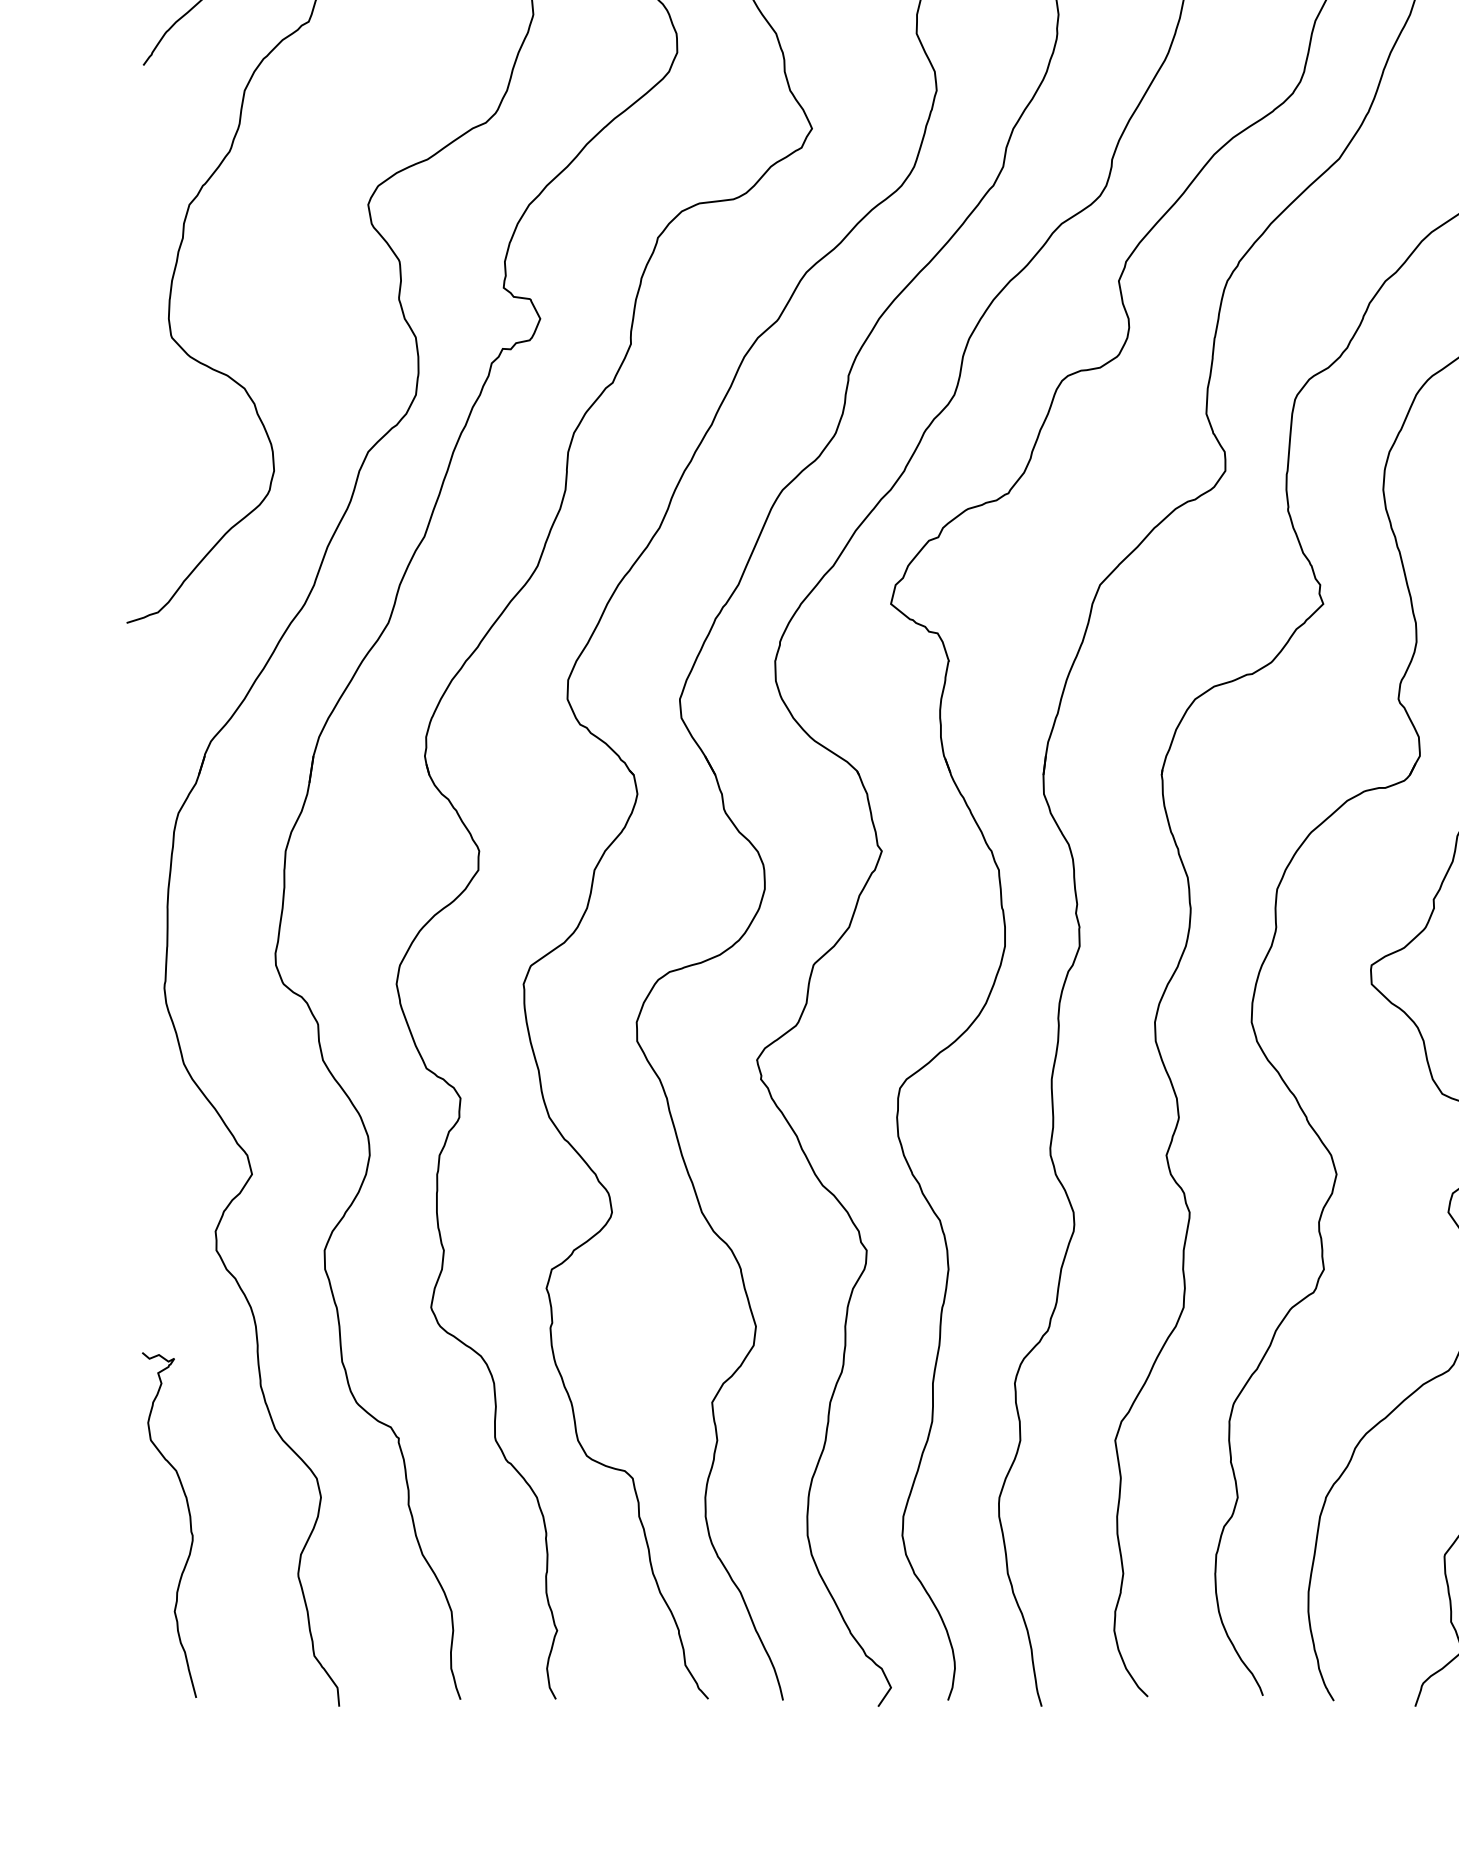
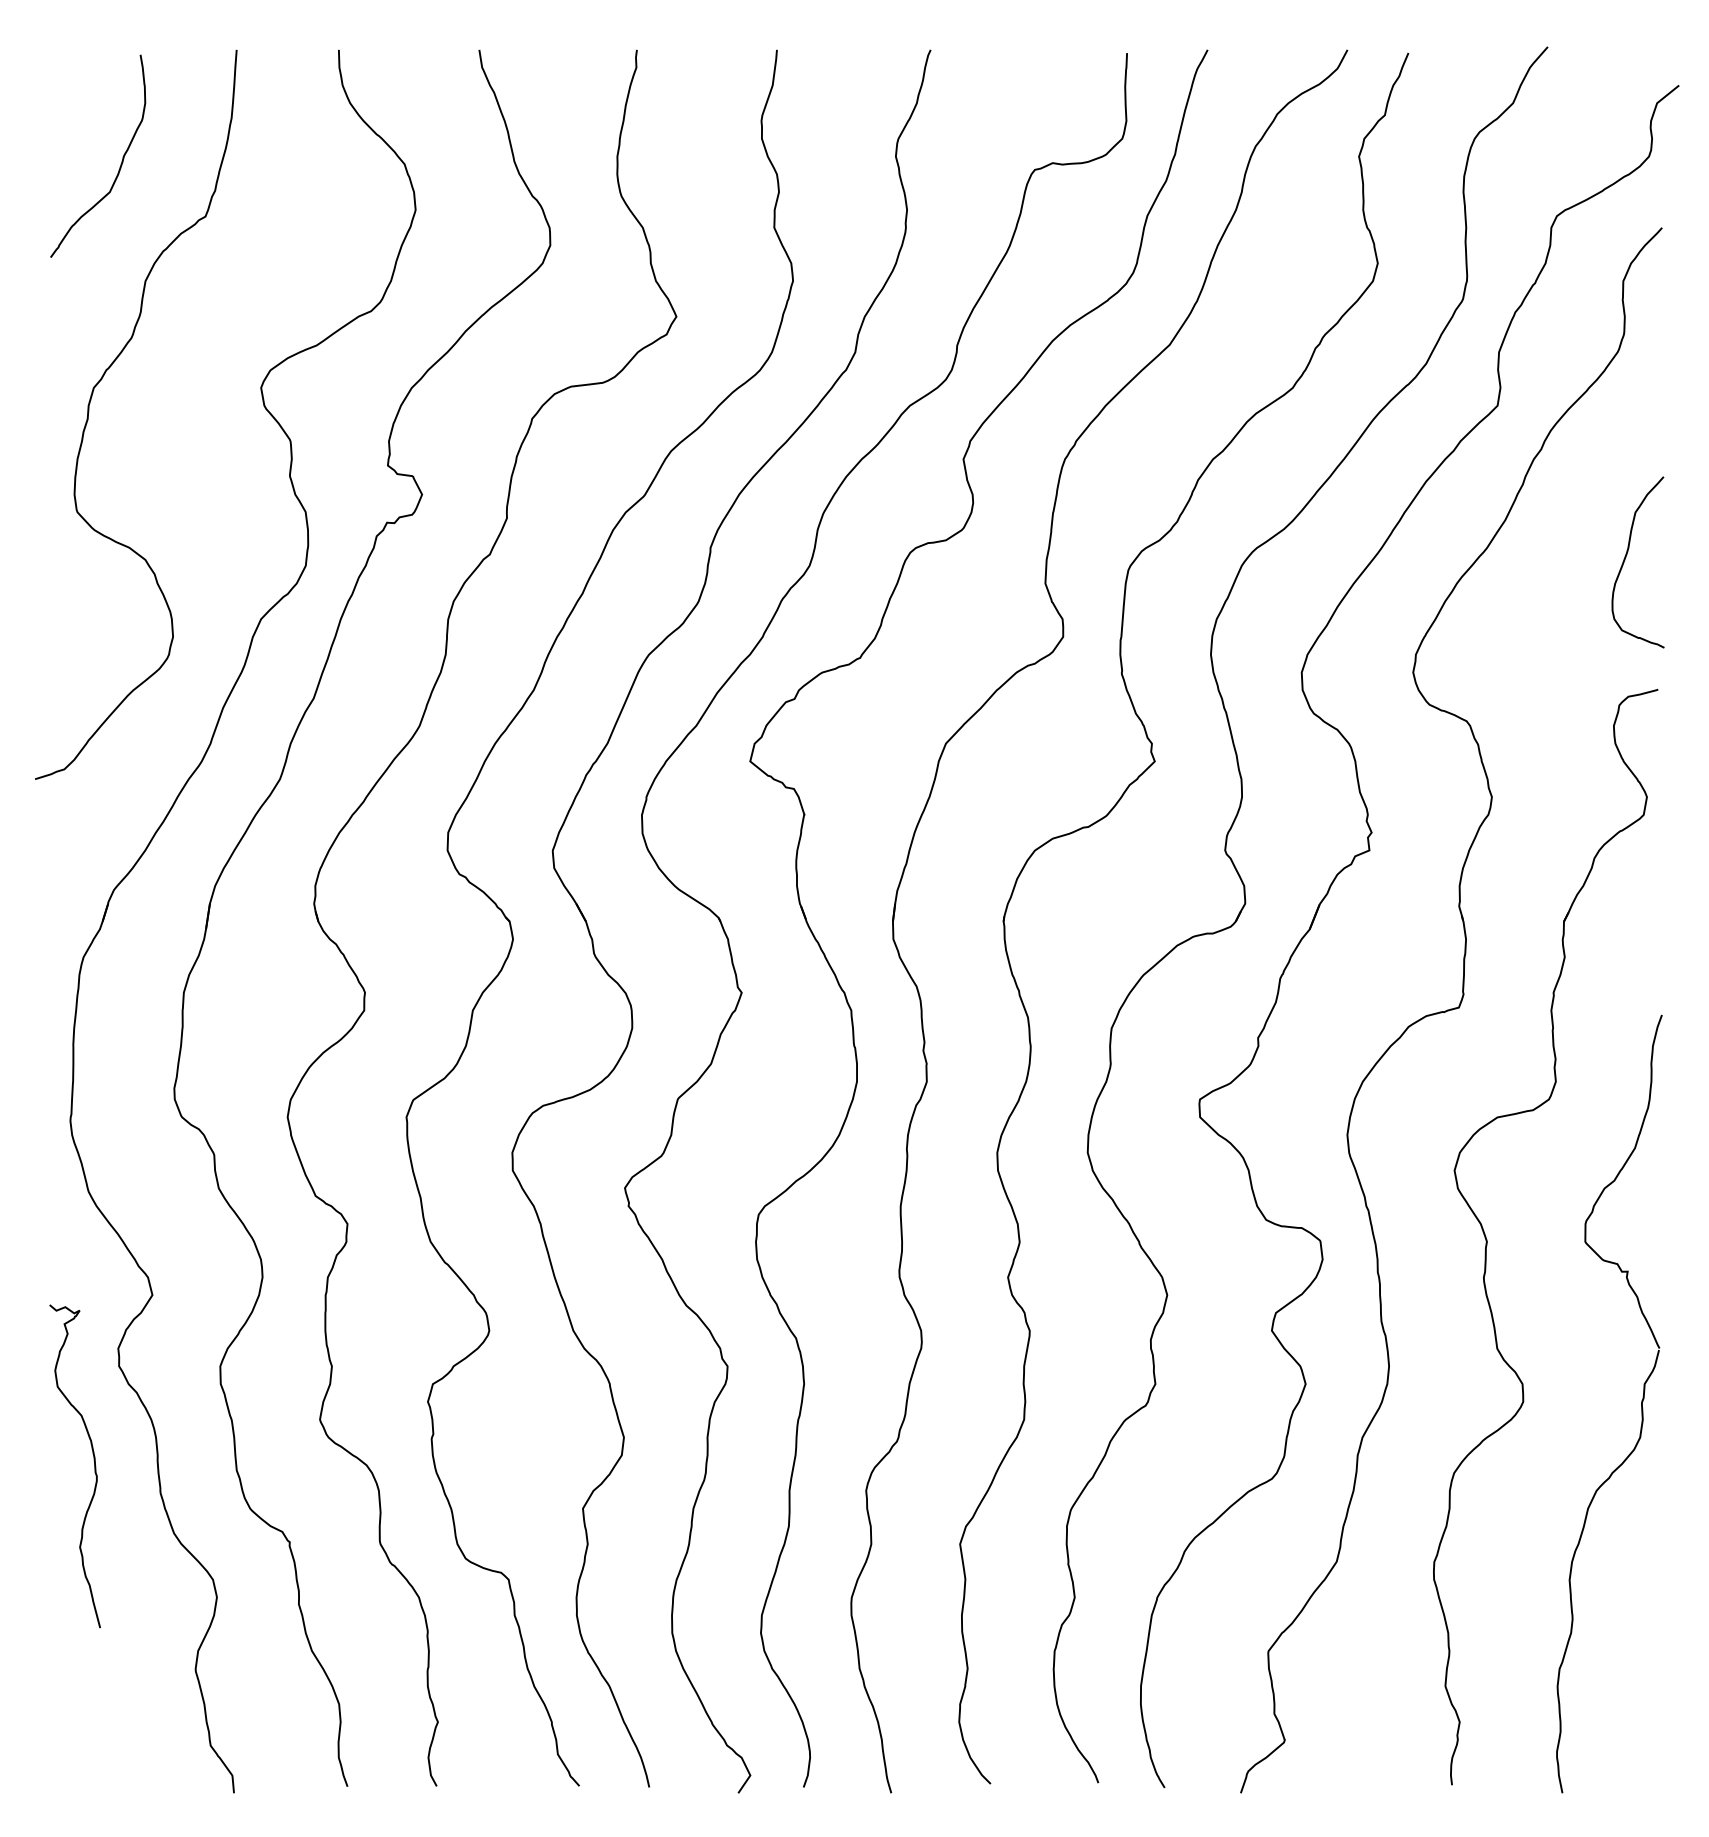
curve: (189, 1518) -> (93, 1460), moved

